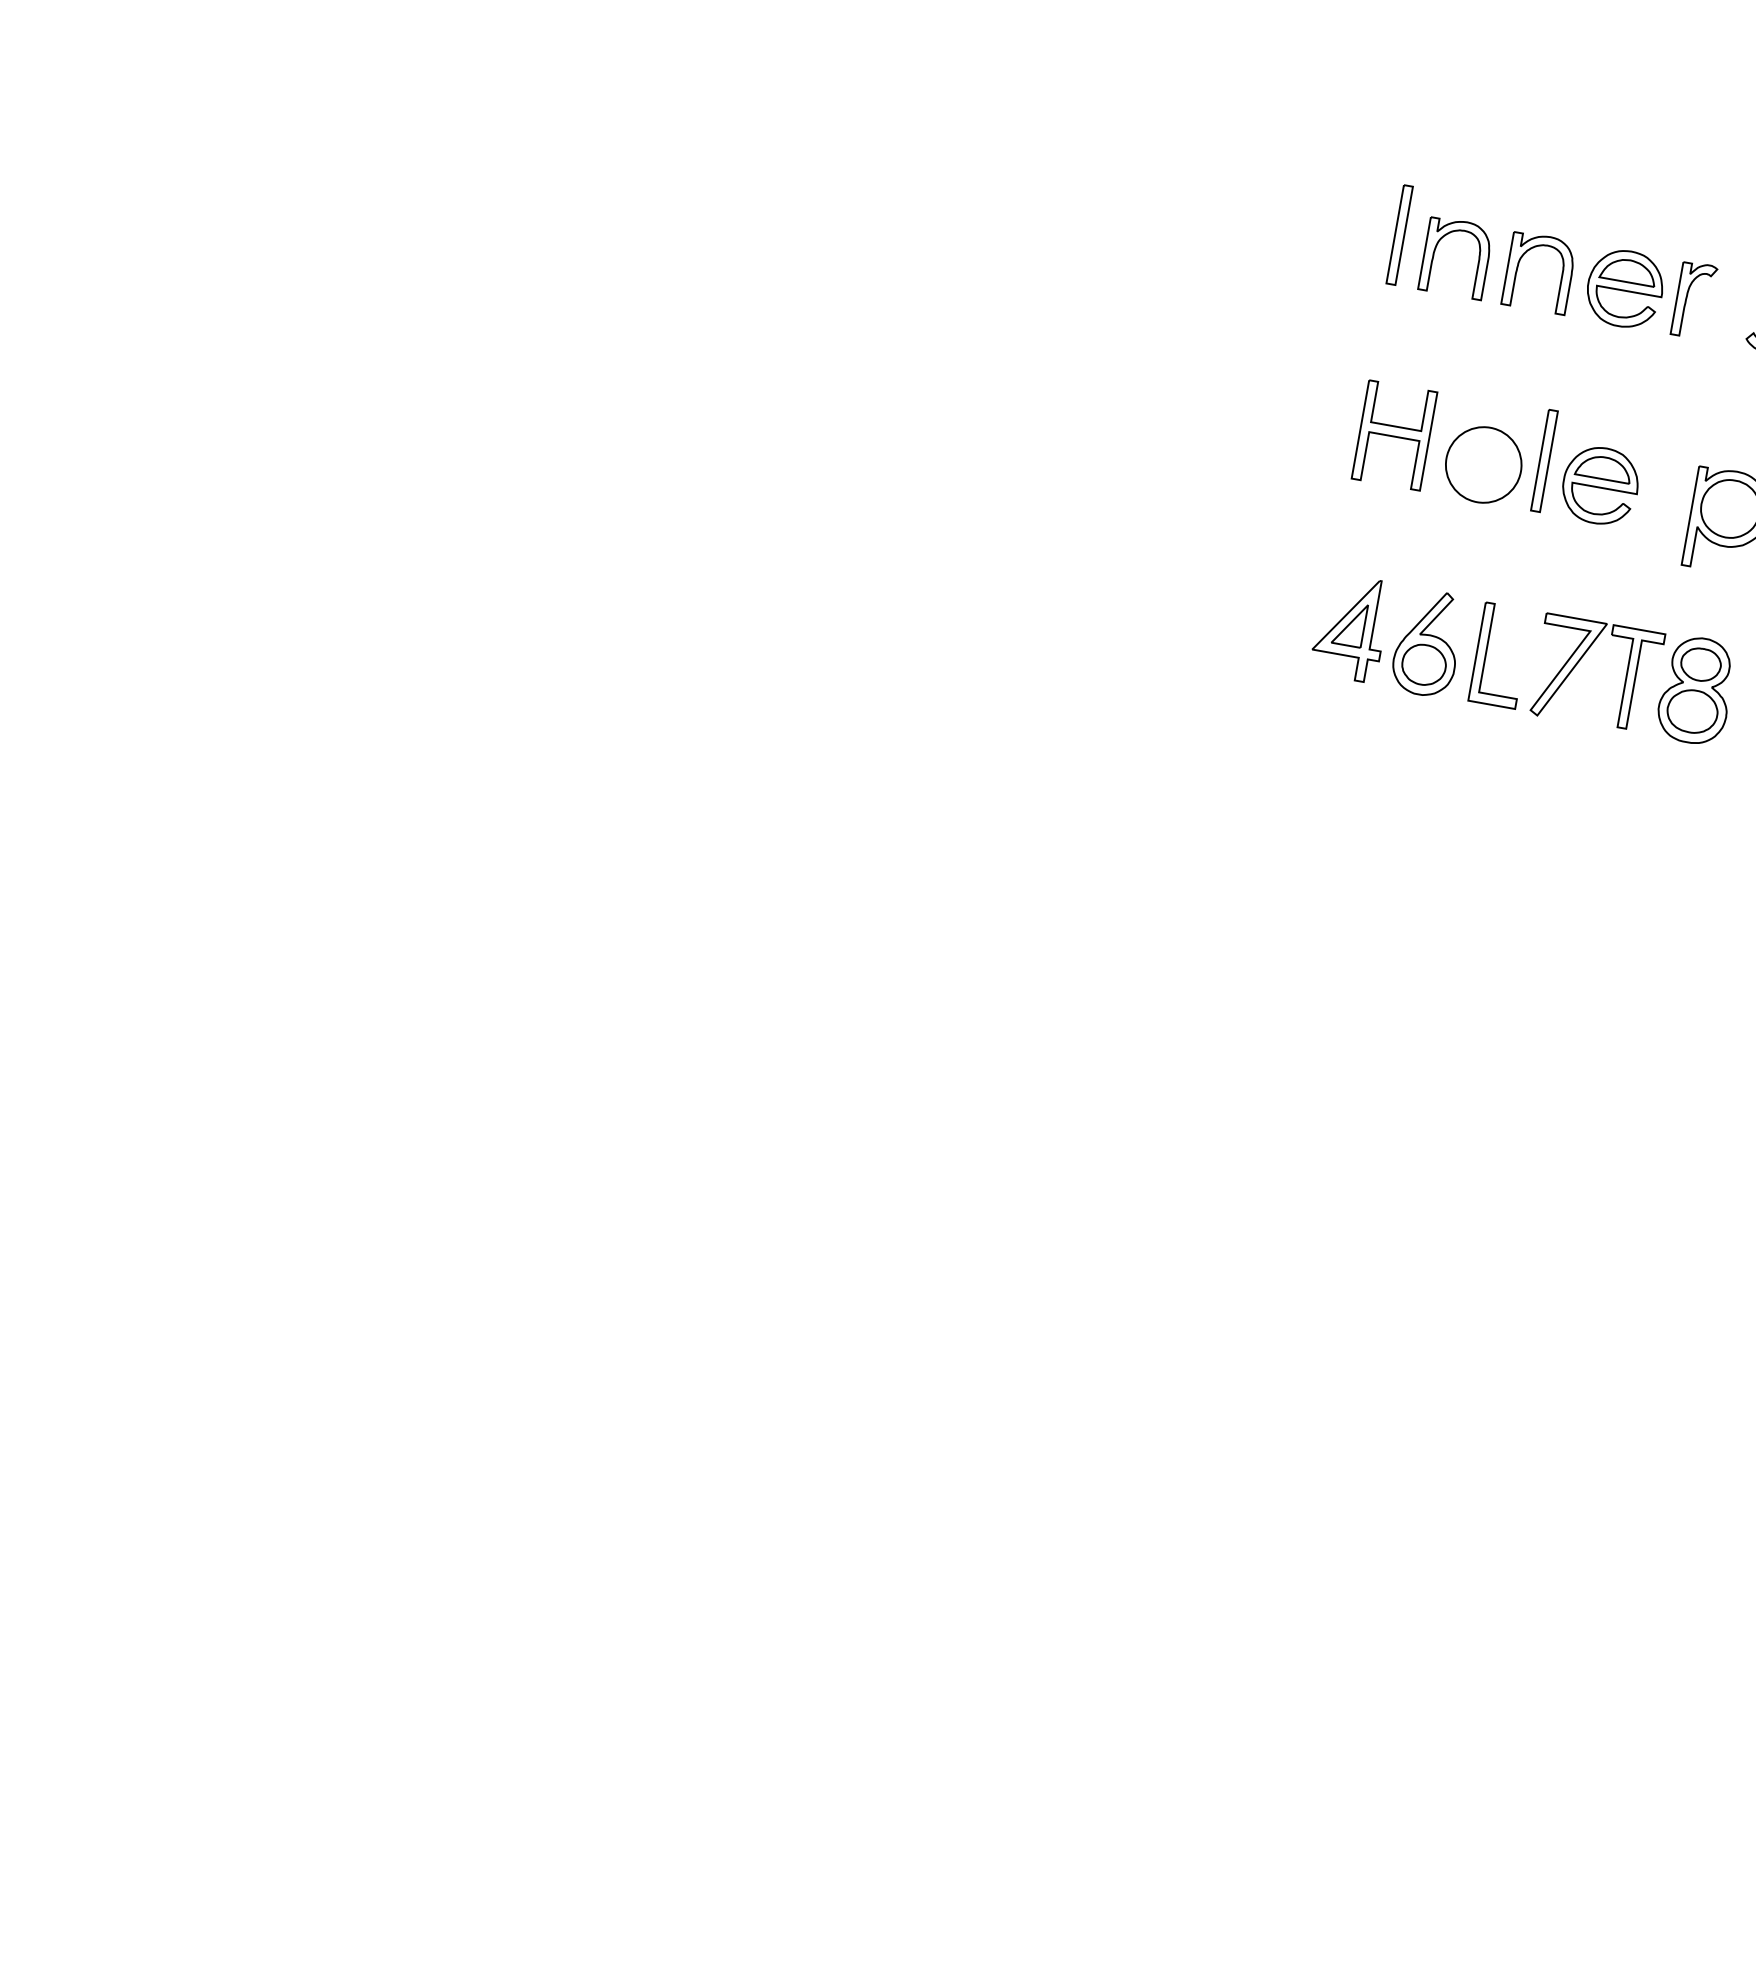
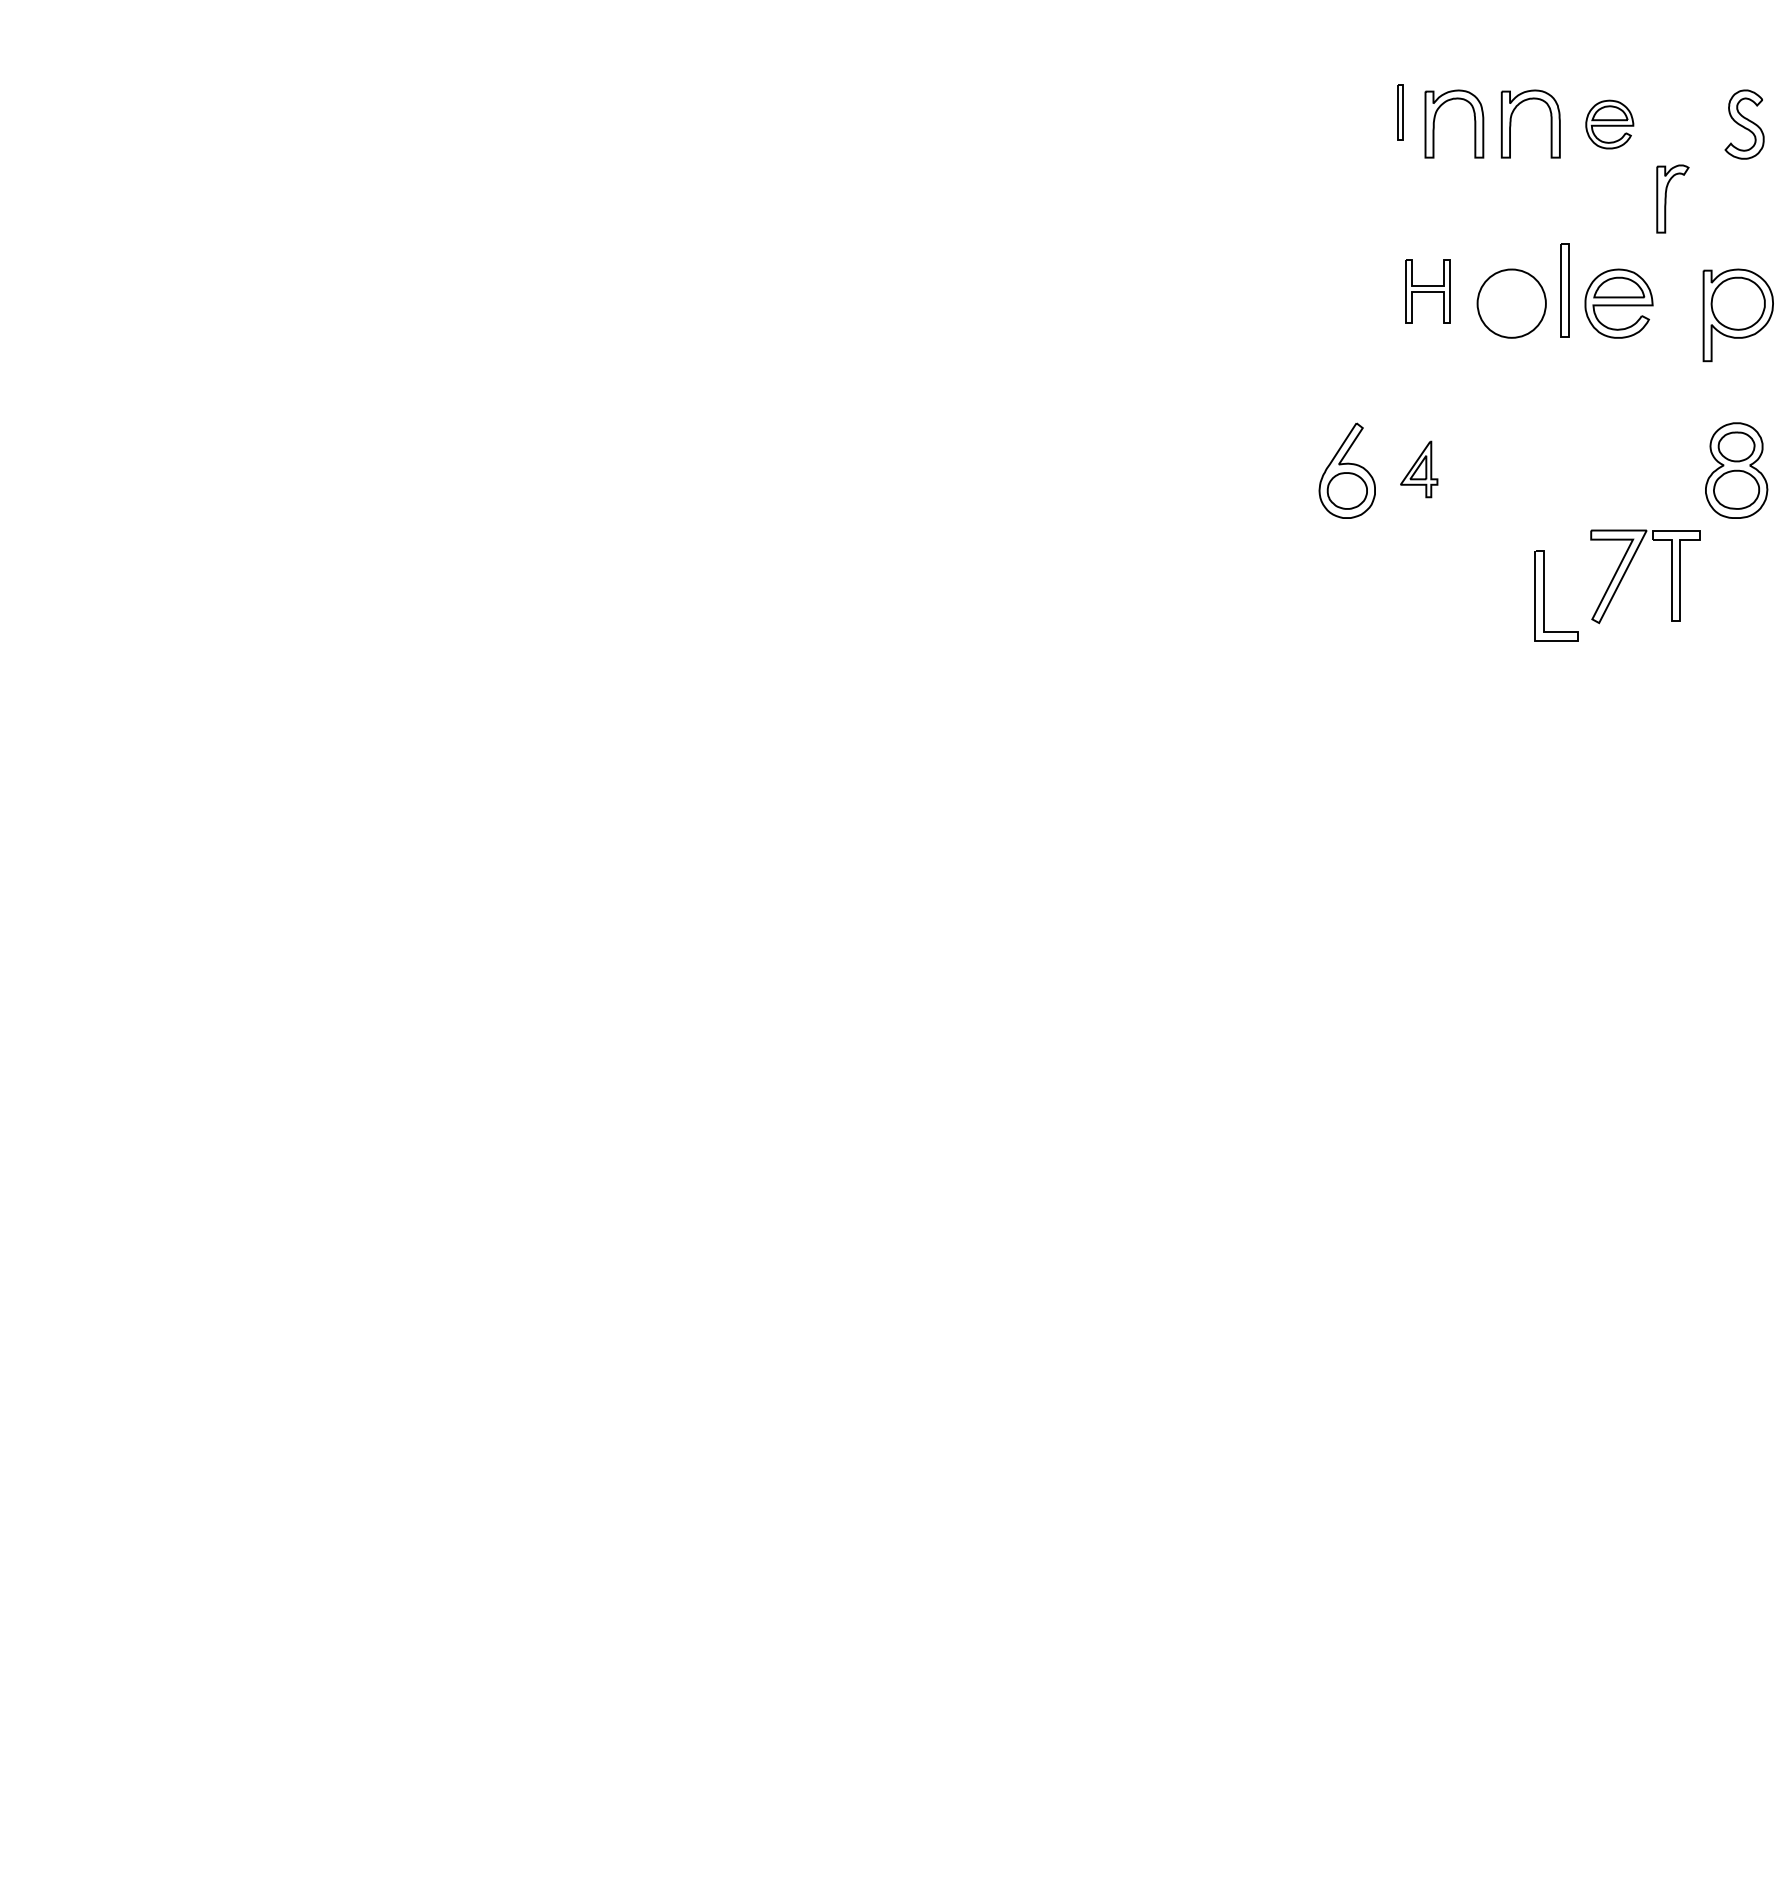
part: (1399, 235) -> (1400, 112), size x0.6
part: (1625, 288) -> (1609, 124), size x0.7
part: (1693, 299) -> (1672, 198), moved
part: (1394, 435) -> (1427, 291), size x0.7
part: (1349, 627) -> (1418, 469), size x0.6
part: (1427, 642) -> (1346, 470), moved
curve: (1487, 653) -> (1544, 595), moved
part: (1579, 661) -> (1628, 568), moved

